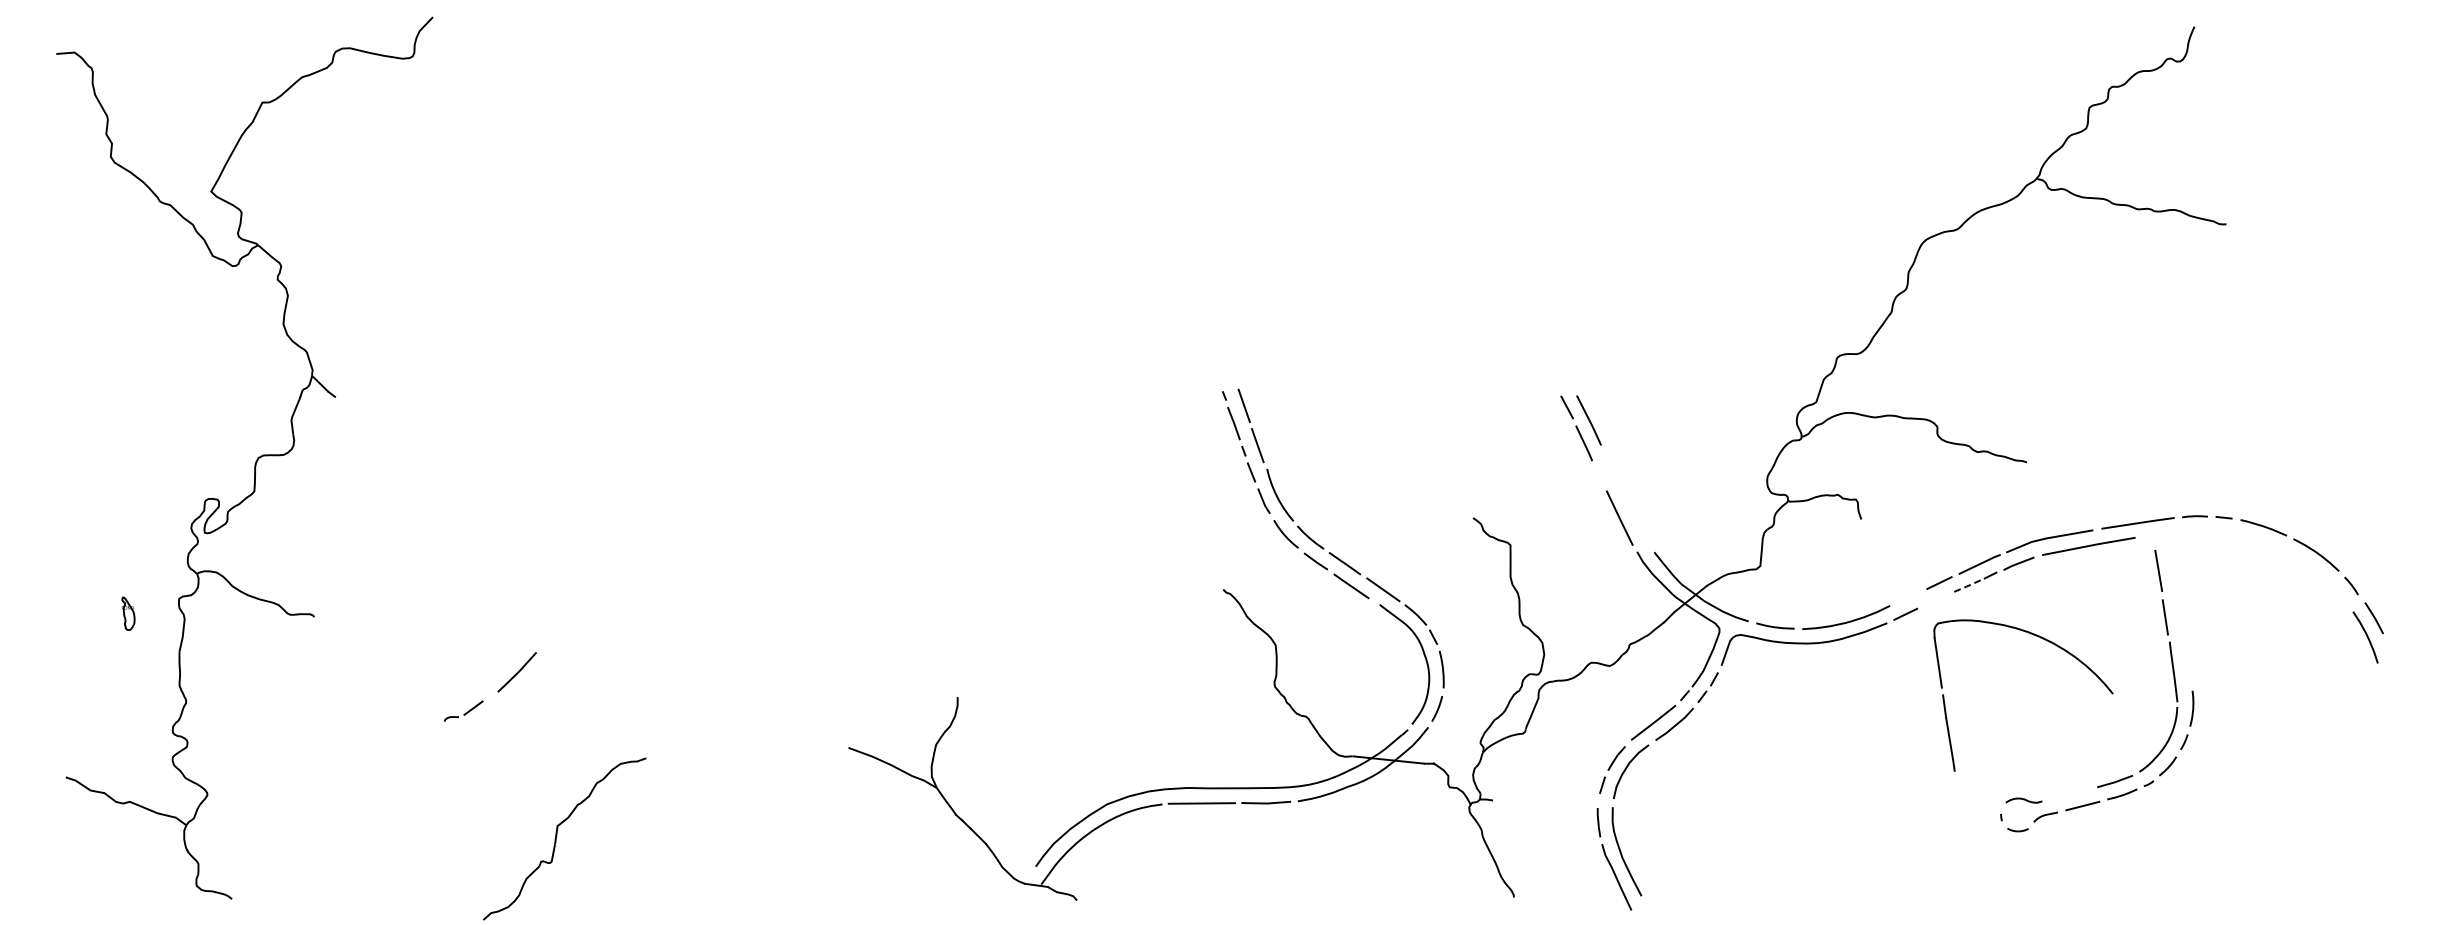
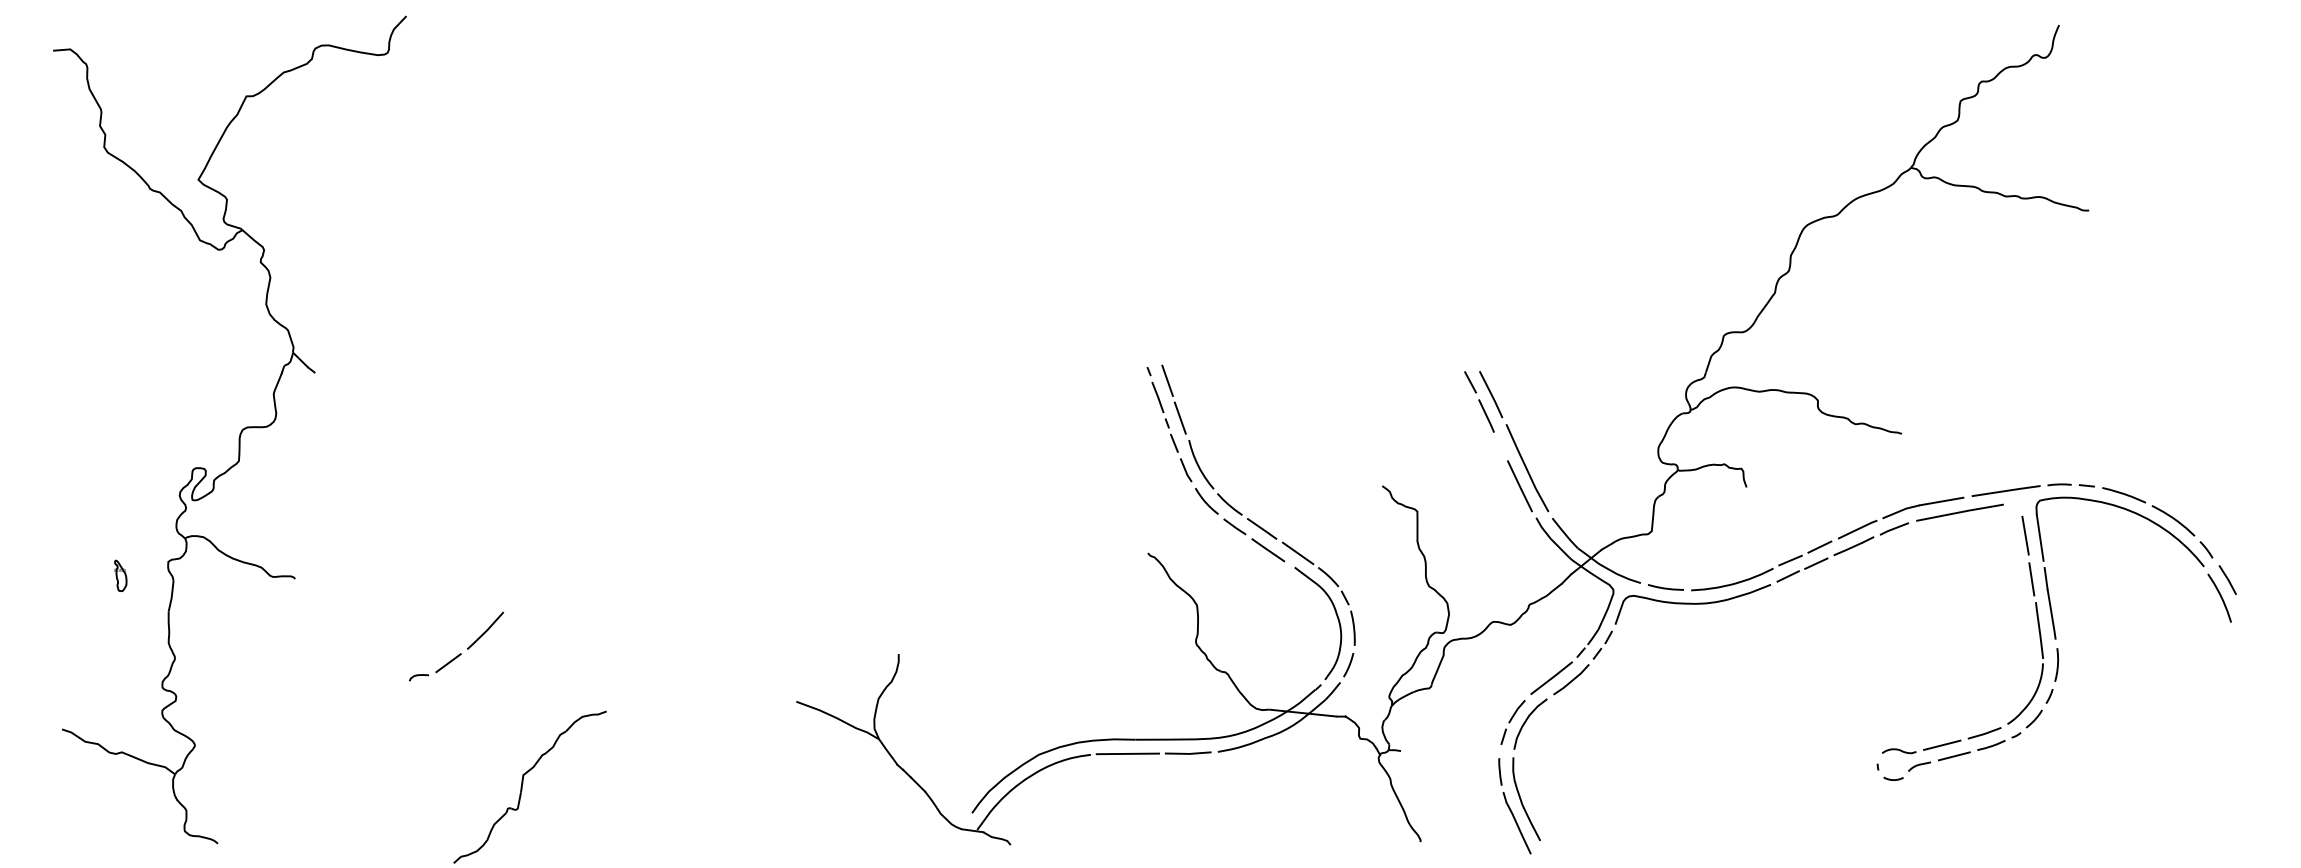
line: (1627, 498) -> (1527, 467), added
line: (1968, 585) -> (1847, 549), dashed -> solid
line: (1908, 597) -> (1790, 560), added
line: (1935, 600) -> (1816, 563), added
part: (2054, 645) -> (2149, 521), moved
part: (463, 711) -> (435, 667), size x1.43
line: (2069, 794) -> (1941, 745), added

